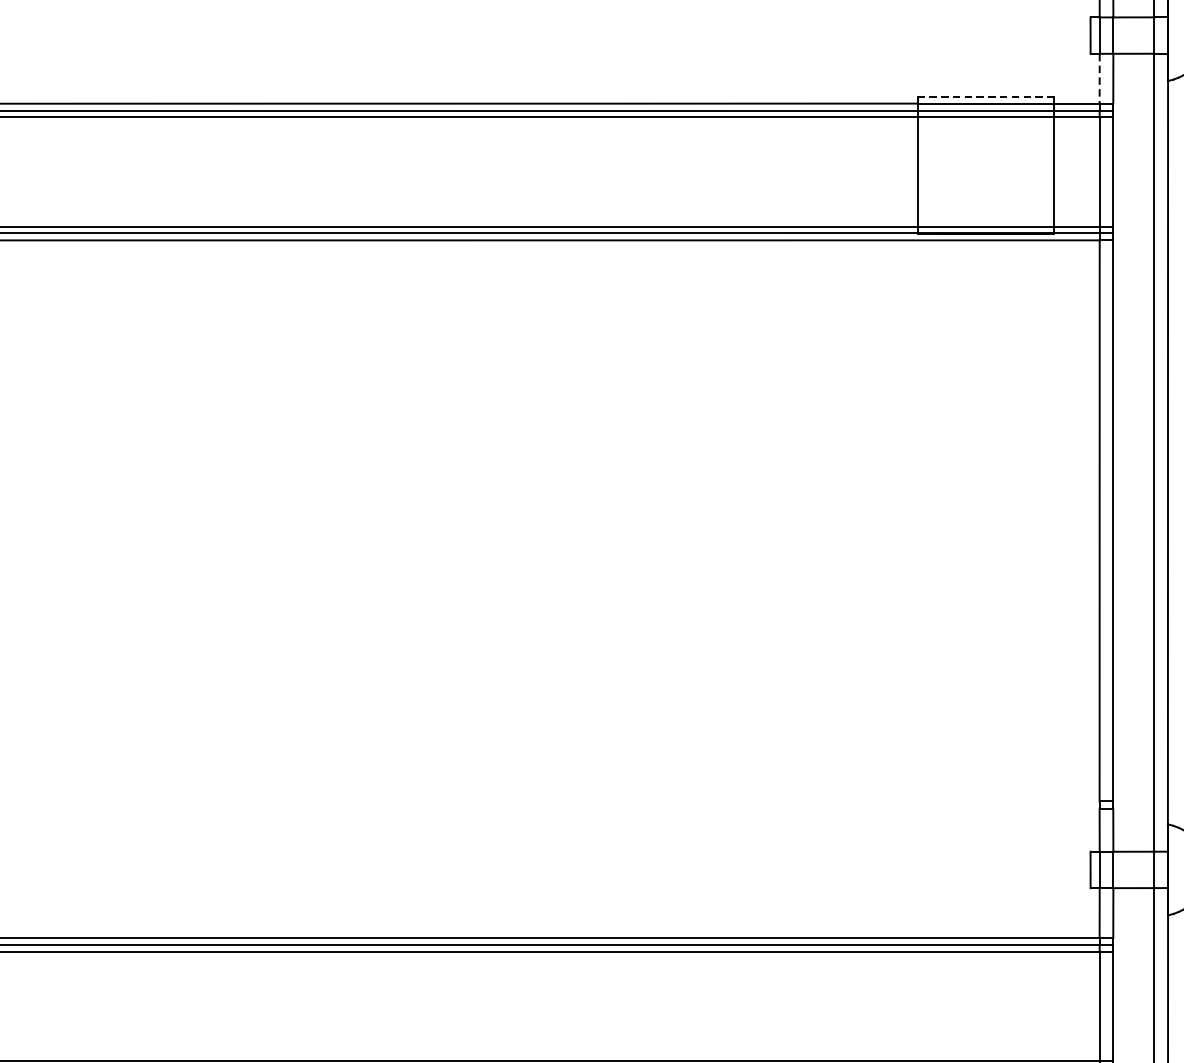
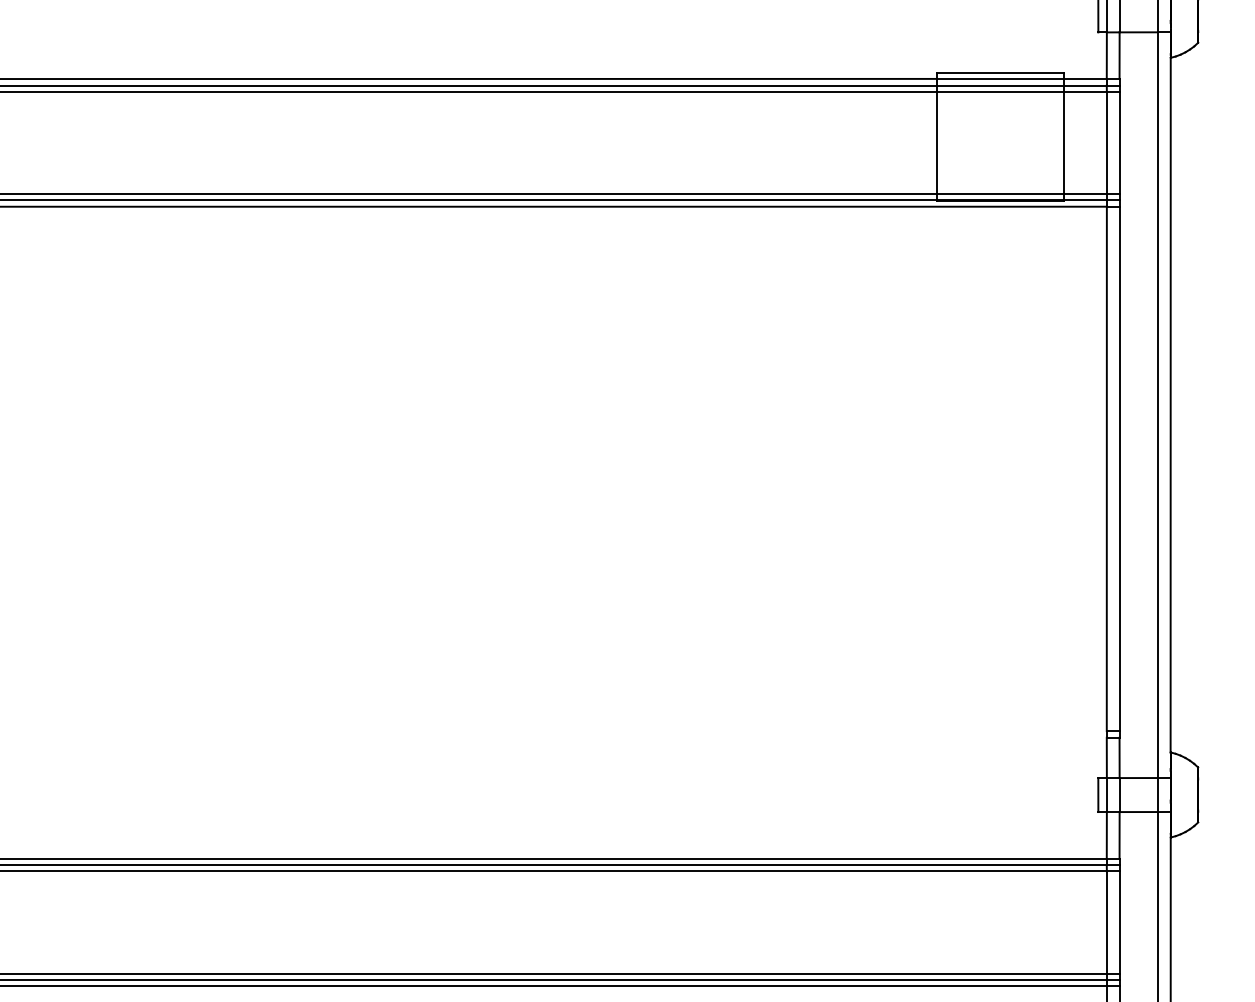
line: (1099, 79) -> (1106, 56), dashed -> solid
line: (985, 96) -> (1000, 72), dashed -> solid

